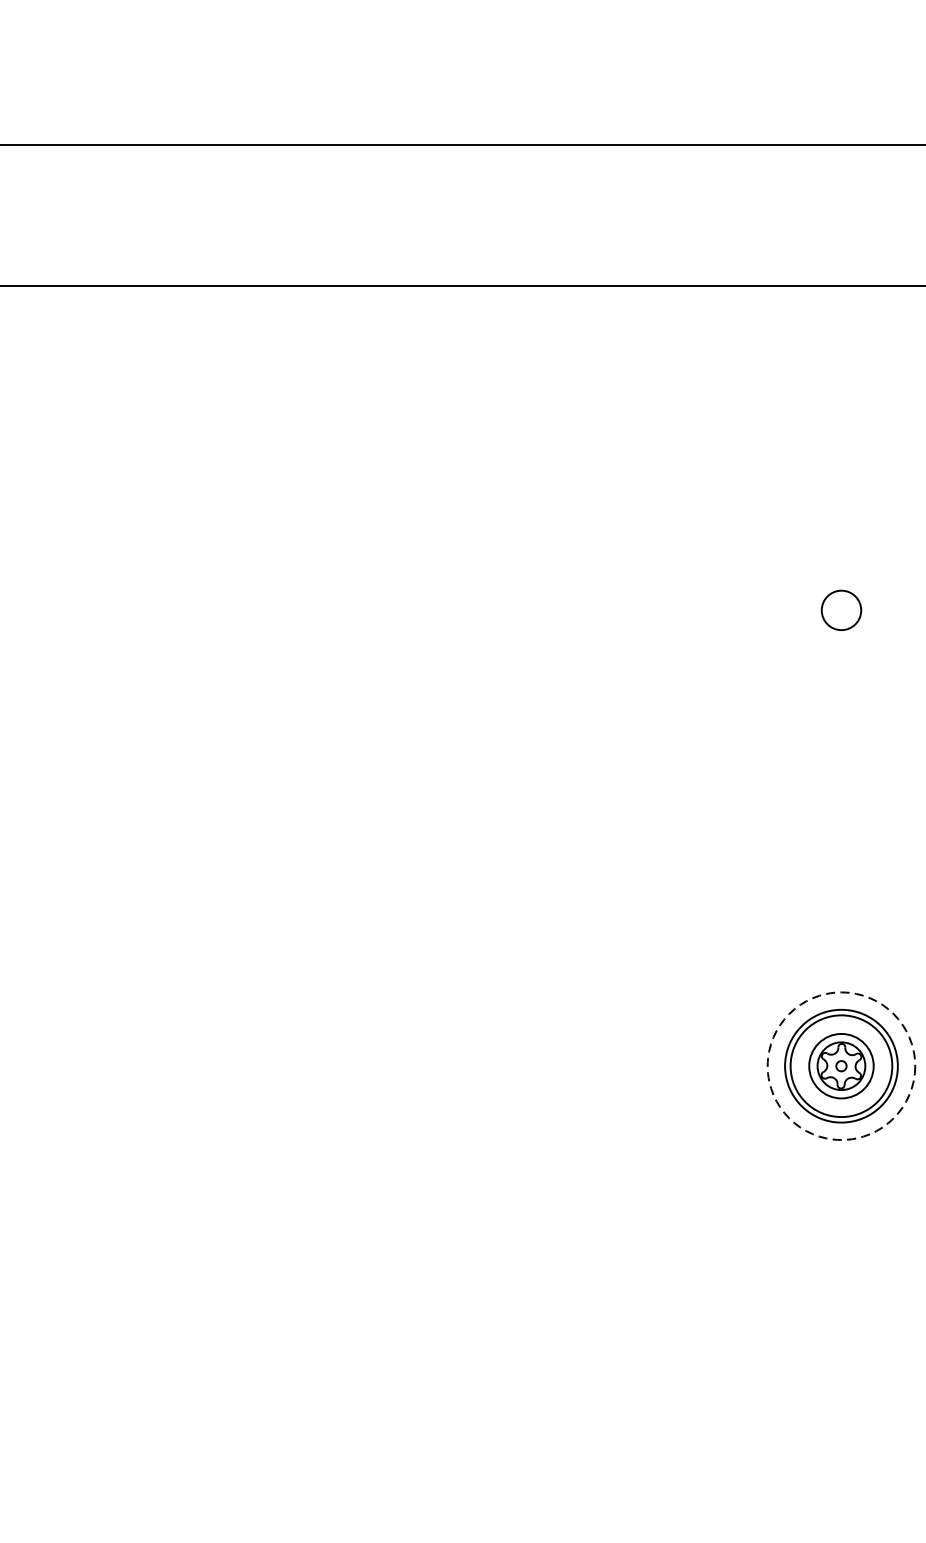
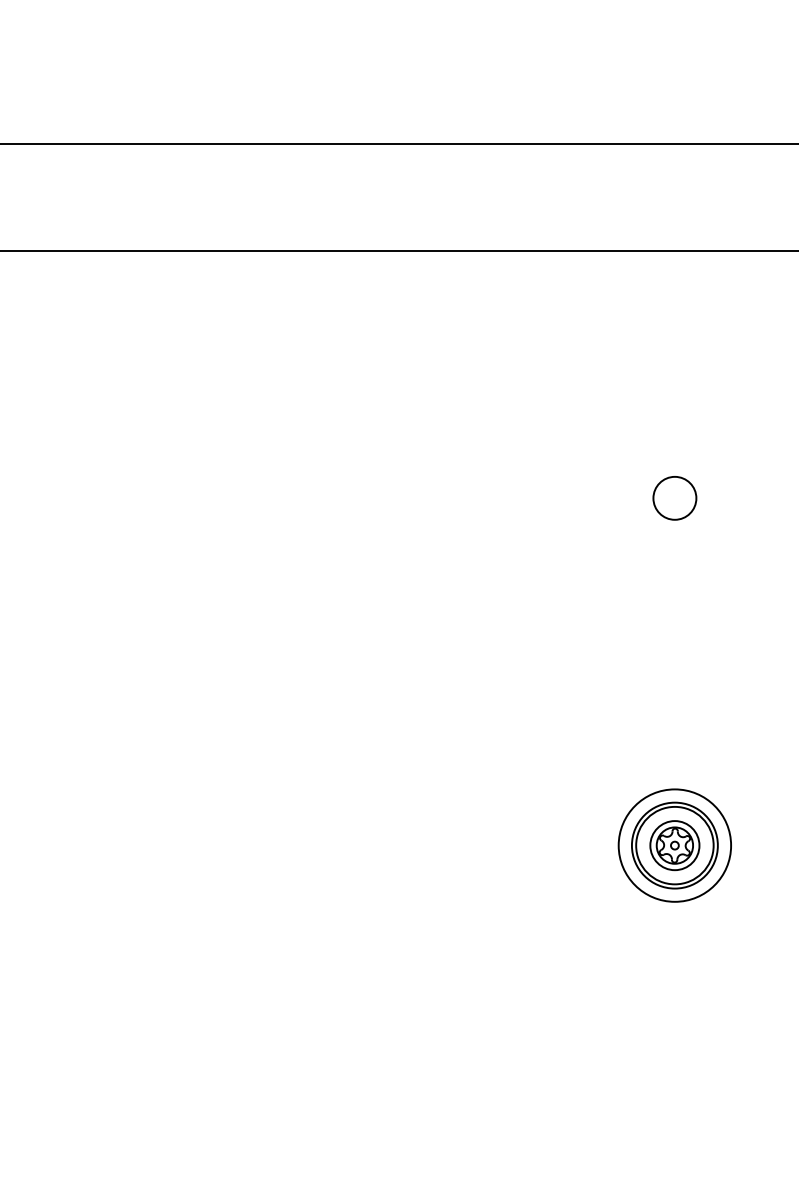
circle: (840, 610) -> (674, 498), size x1.43
circle: (840, 1066) -> (674, 845), dashed -> solid

